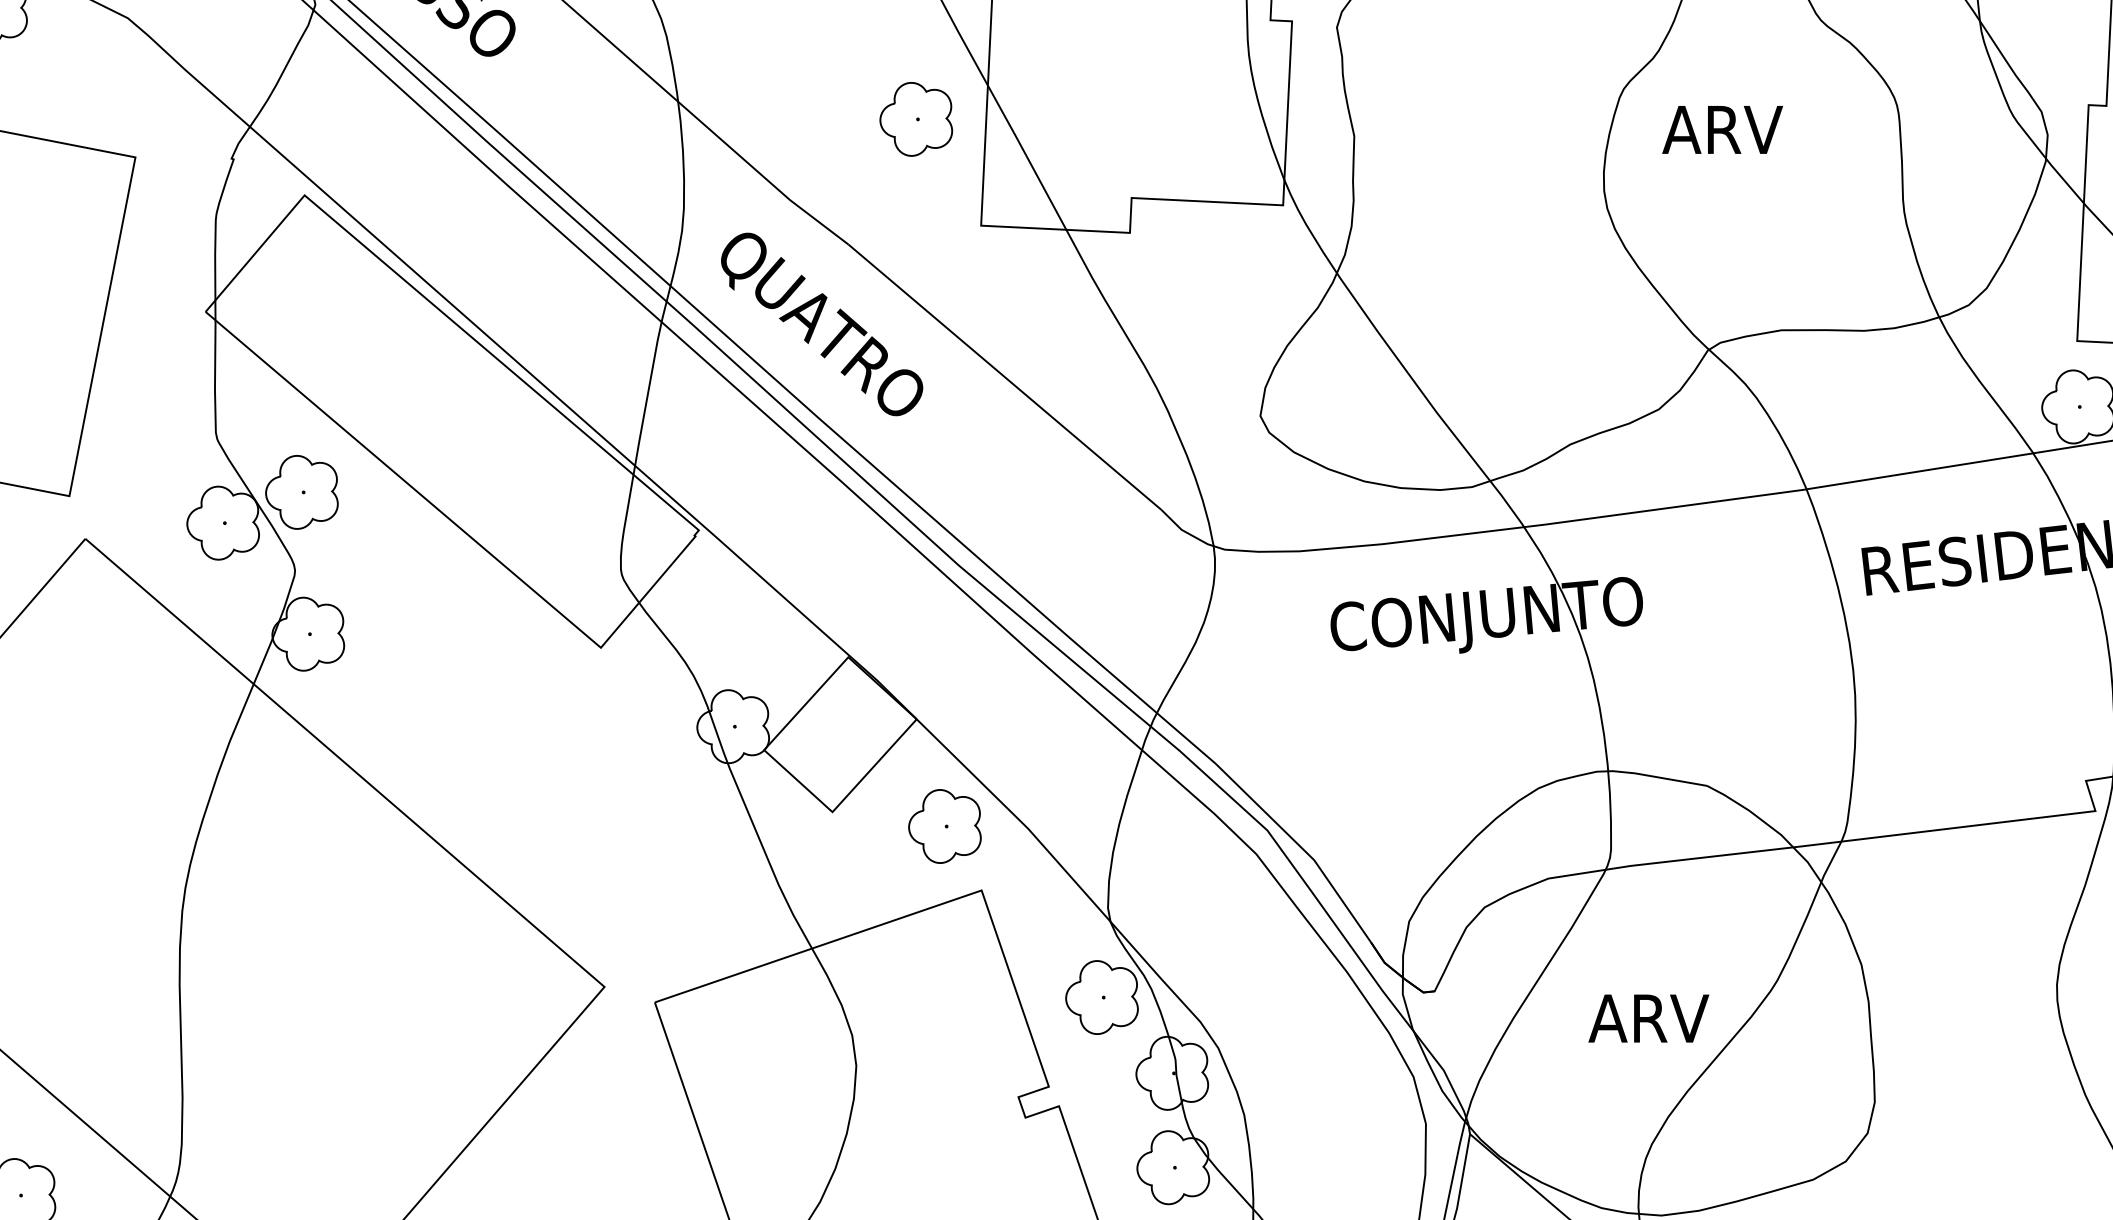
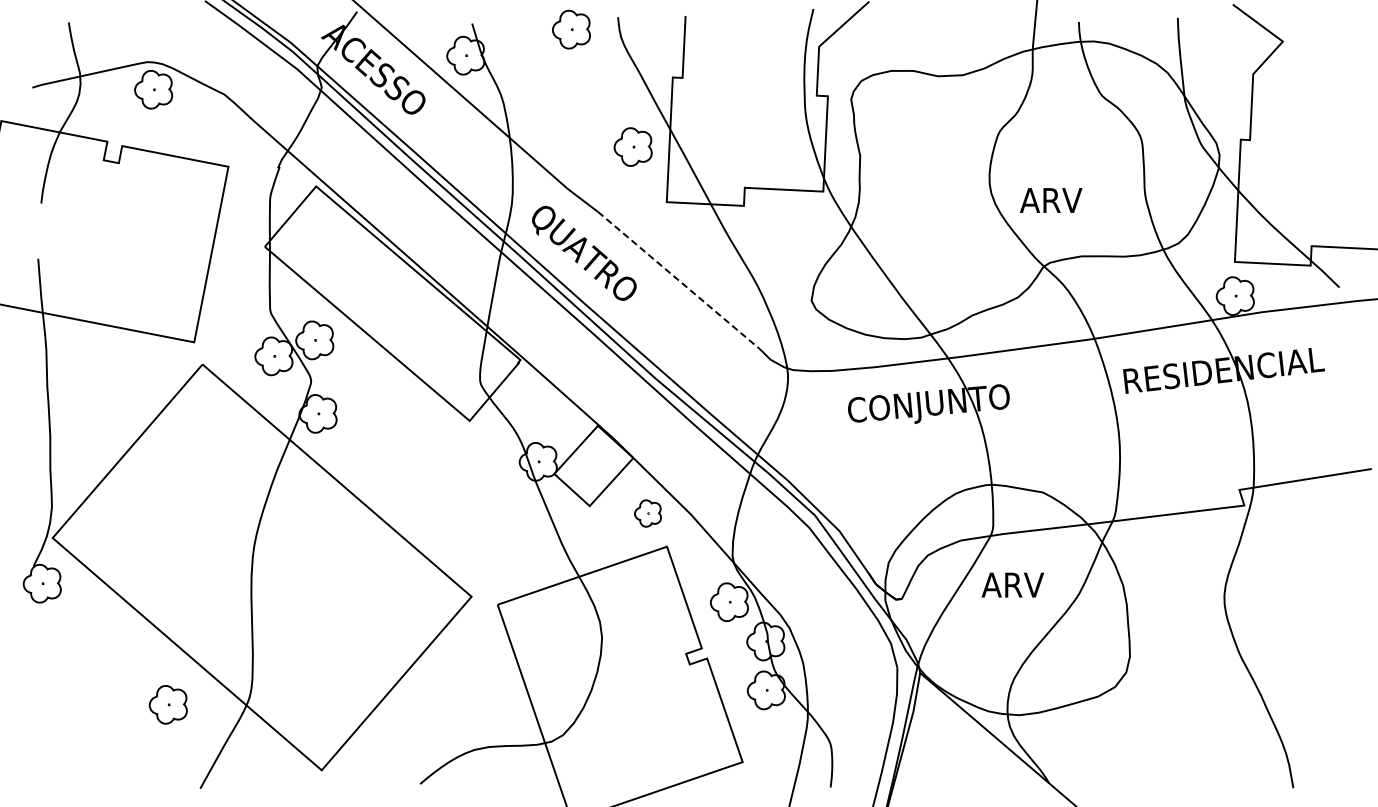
text: (1723, 129) -> (1051, 200), moved
line: (1005, 378) -> (679, 281), solid -> dashed
part: (943, 826) -> (647, 513), size x0.7
text: (1648, 1017) -> (1012, 584), moved

